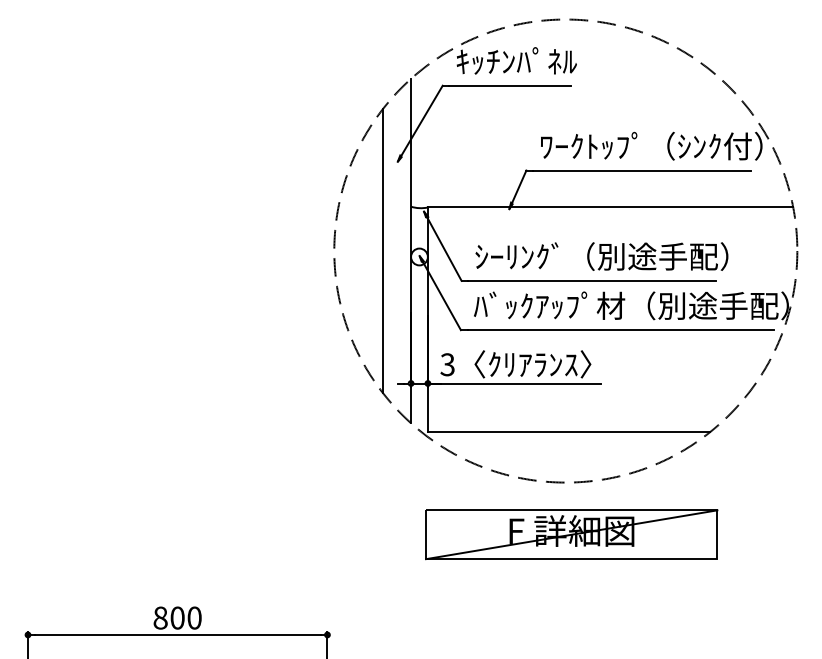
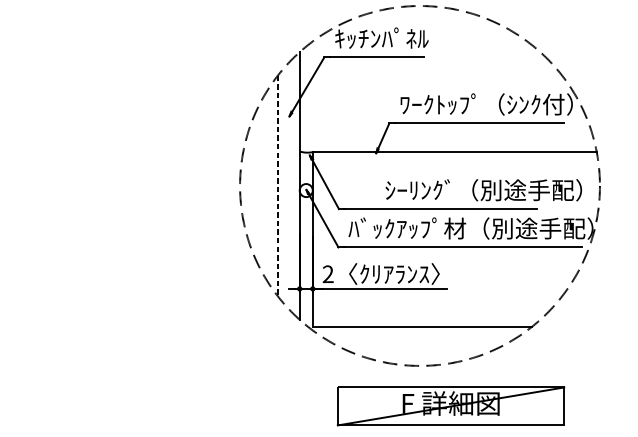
line: (382, 251) -> (277, 186), solid -> dashed
text: (601, 256) -> (483, 190), moved
text: (447, 364) -> (328, 274), 3 -> 2
part: (571, 534) -> (450, 406), moved

